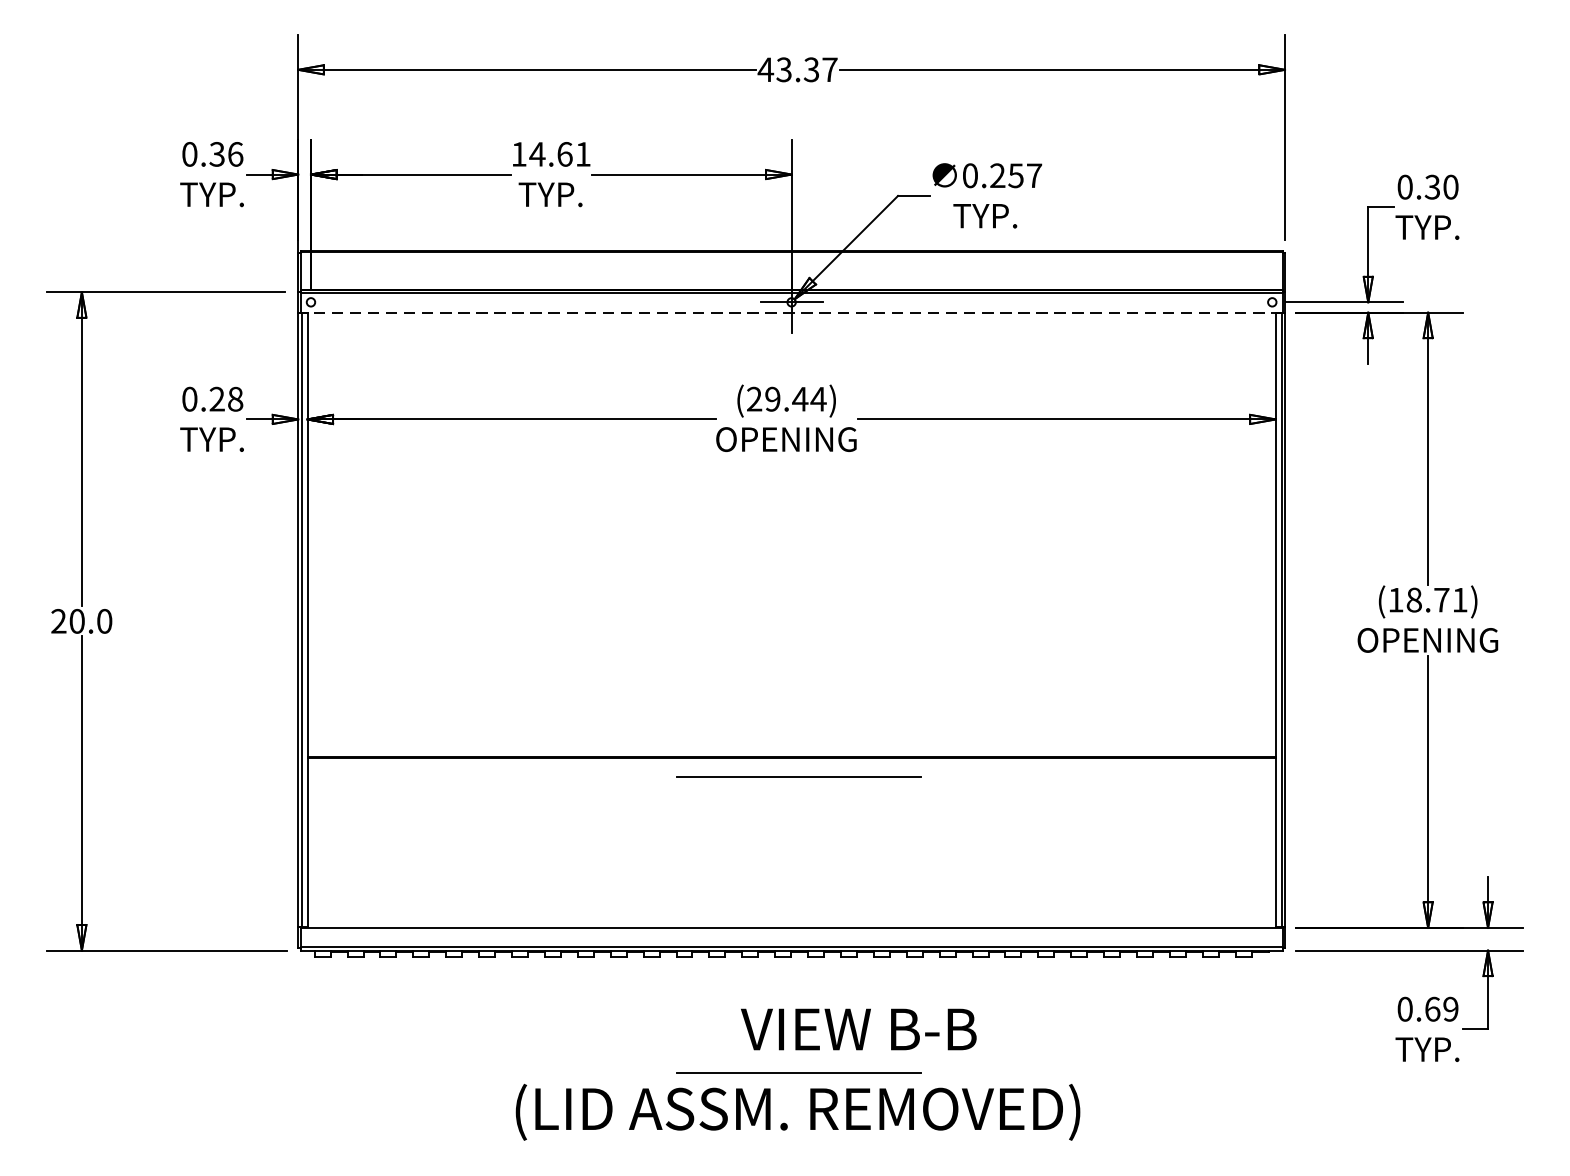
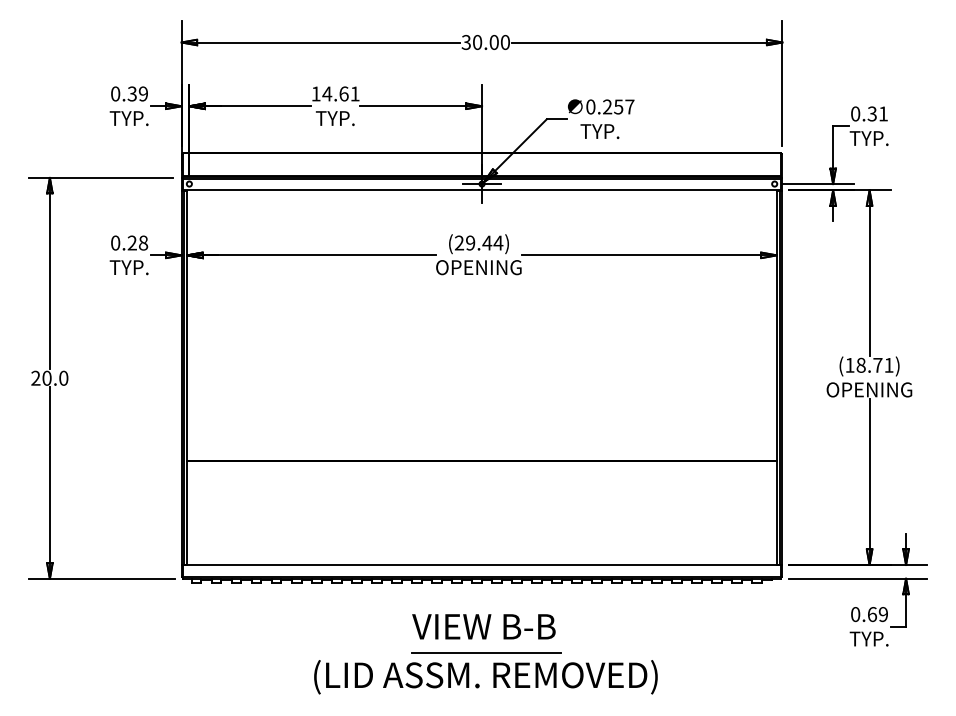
text: (797, 69) -> (485, 42), 43.37 -> 30.00
text: (235, 153) -> (143, 93), 0.36 -> 0.39
text: (1450, 186) -> (883, 113), 0.30 -> 0.31
line: (792, 312) -> (482, 190), dashed -> solid
line: (798, 776) -> (486, 472), removed
text: (858, 1028) -> (483, 626), moved

